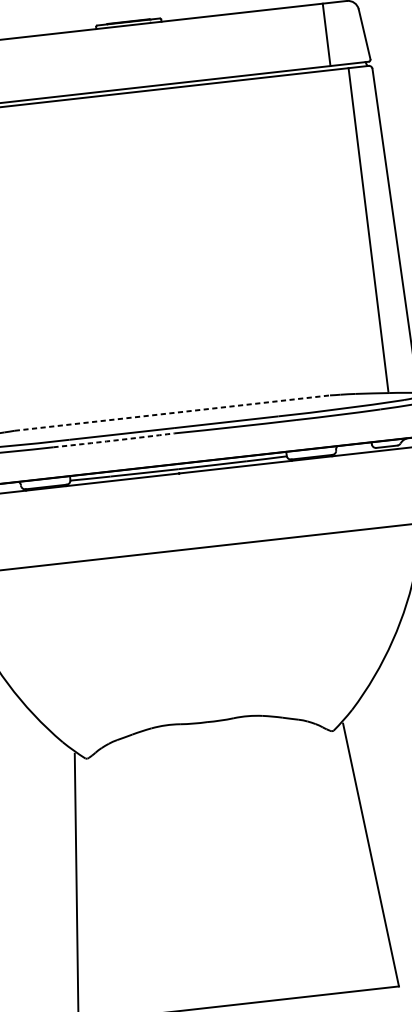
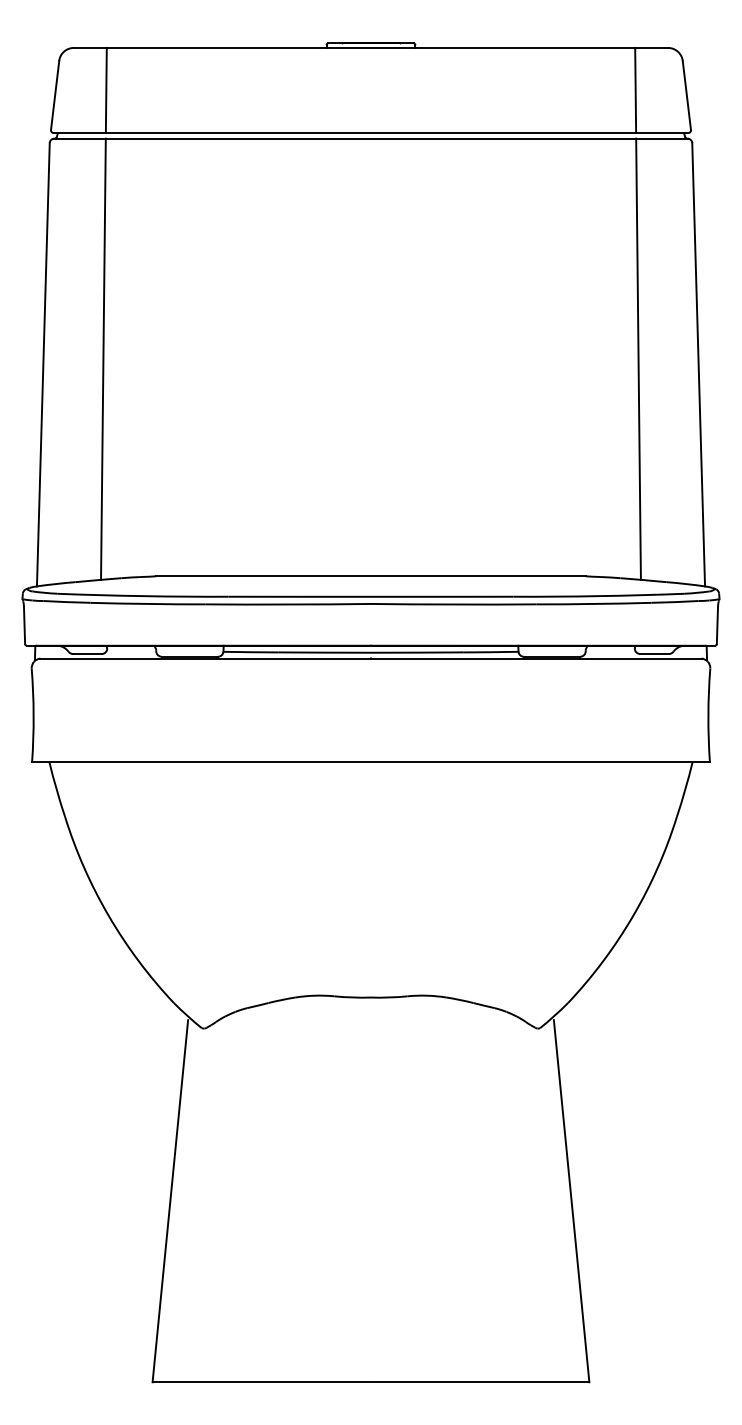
line: (368, 229) -> (638, 358), moved
line: (172, 413) -> (370, 576), dashed -> solid
arc: (114, 440) -> (288, 604), dashed -> solid

